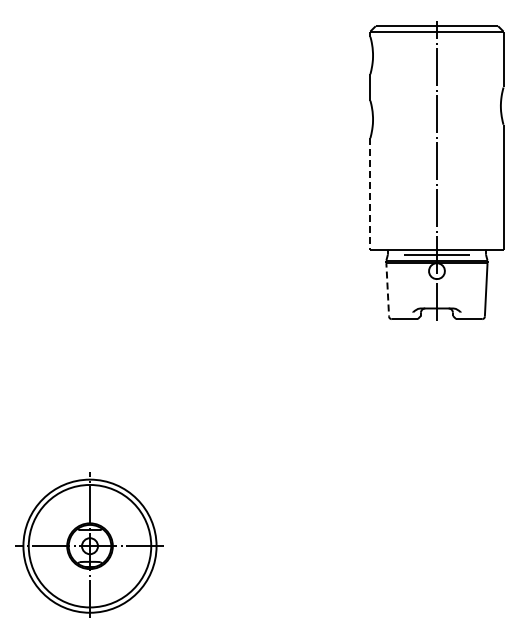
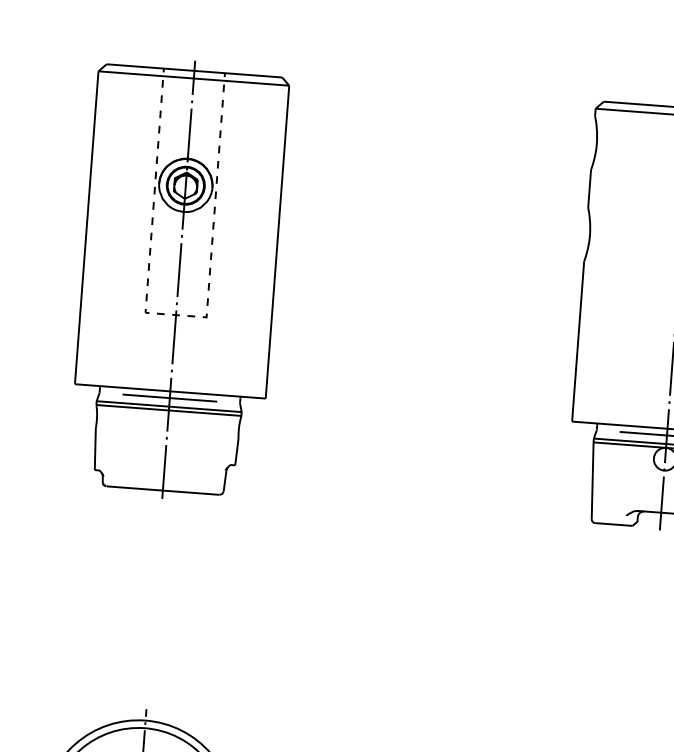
part: (89, 171) -> (178, 278), added
line: (370, 193) -> (578, 340), dashed -> solid
line: (387, 287) -> (592, 477), dashed -> solid

